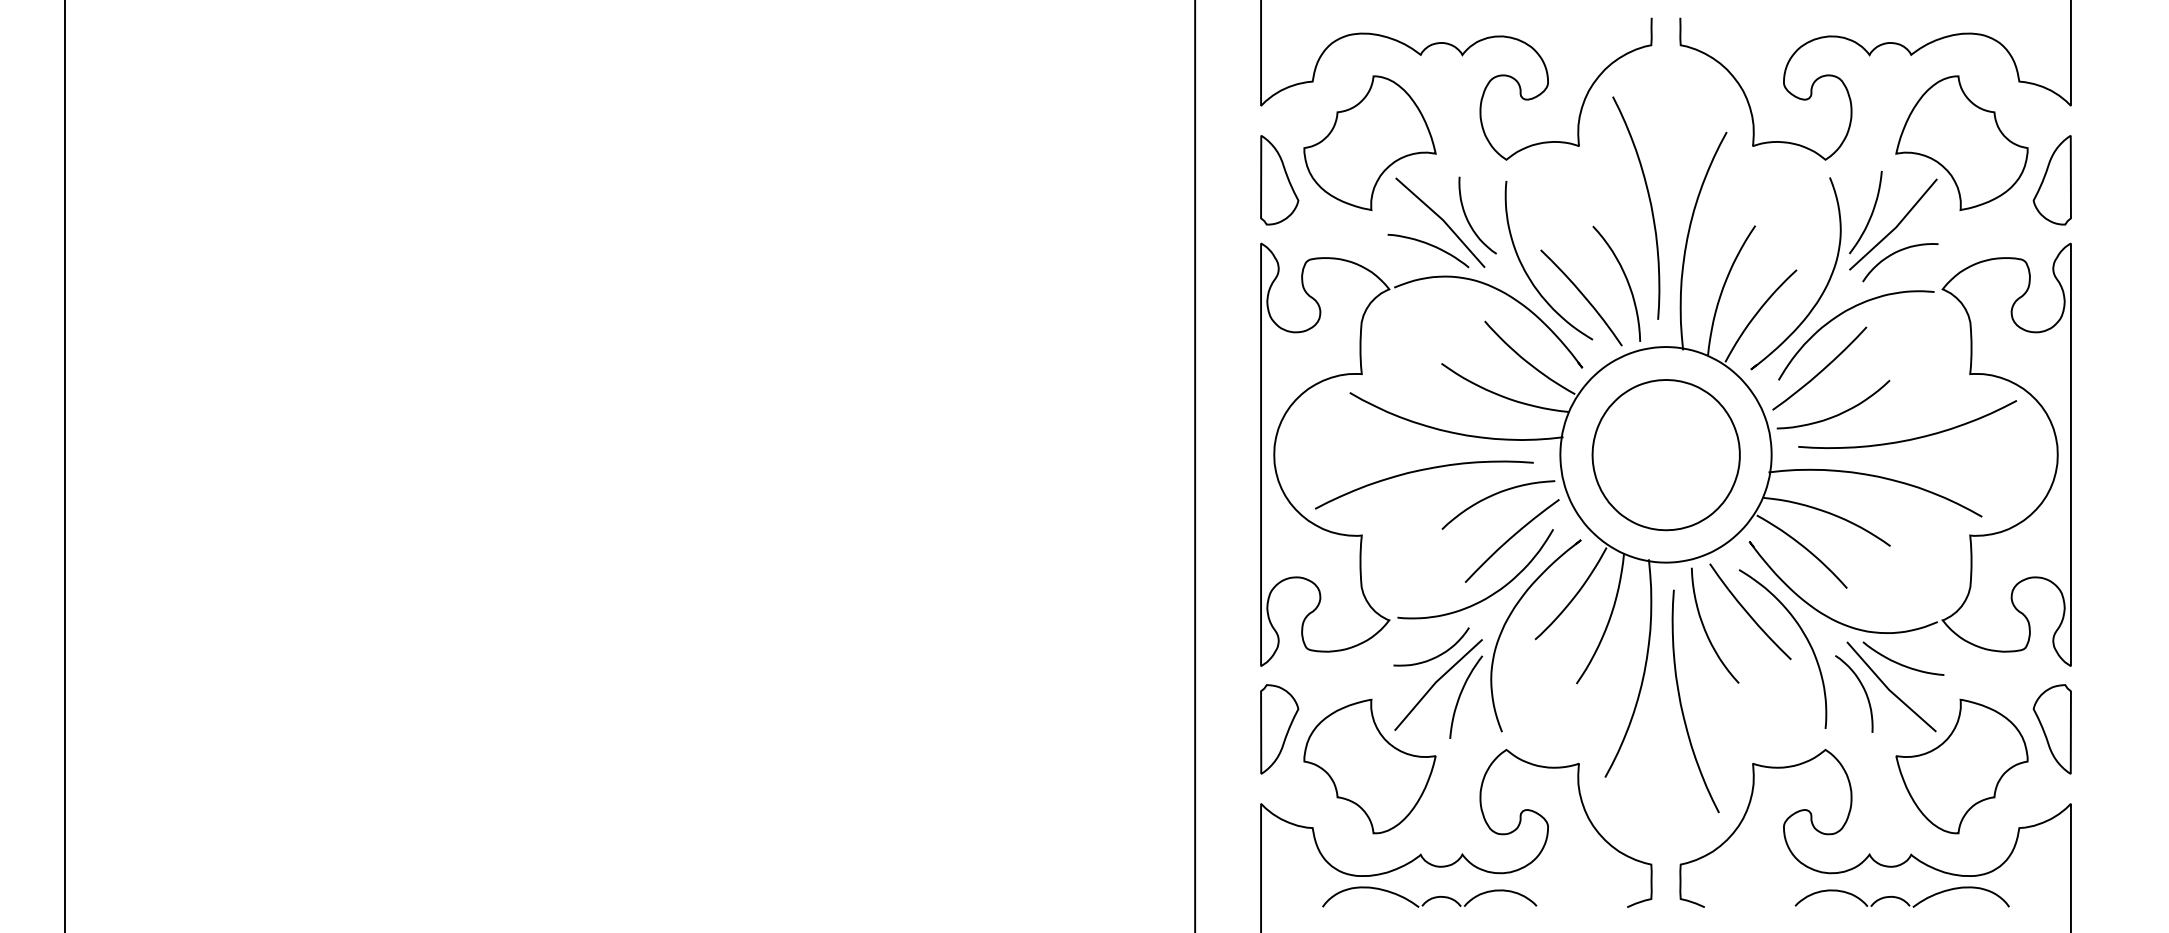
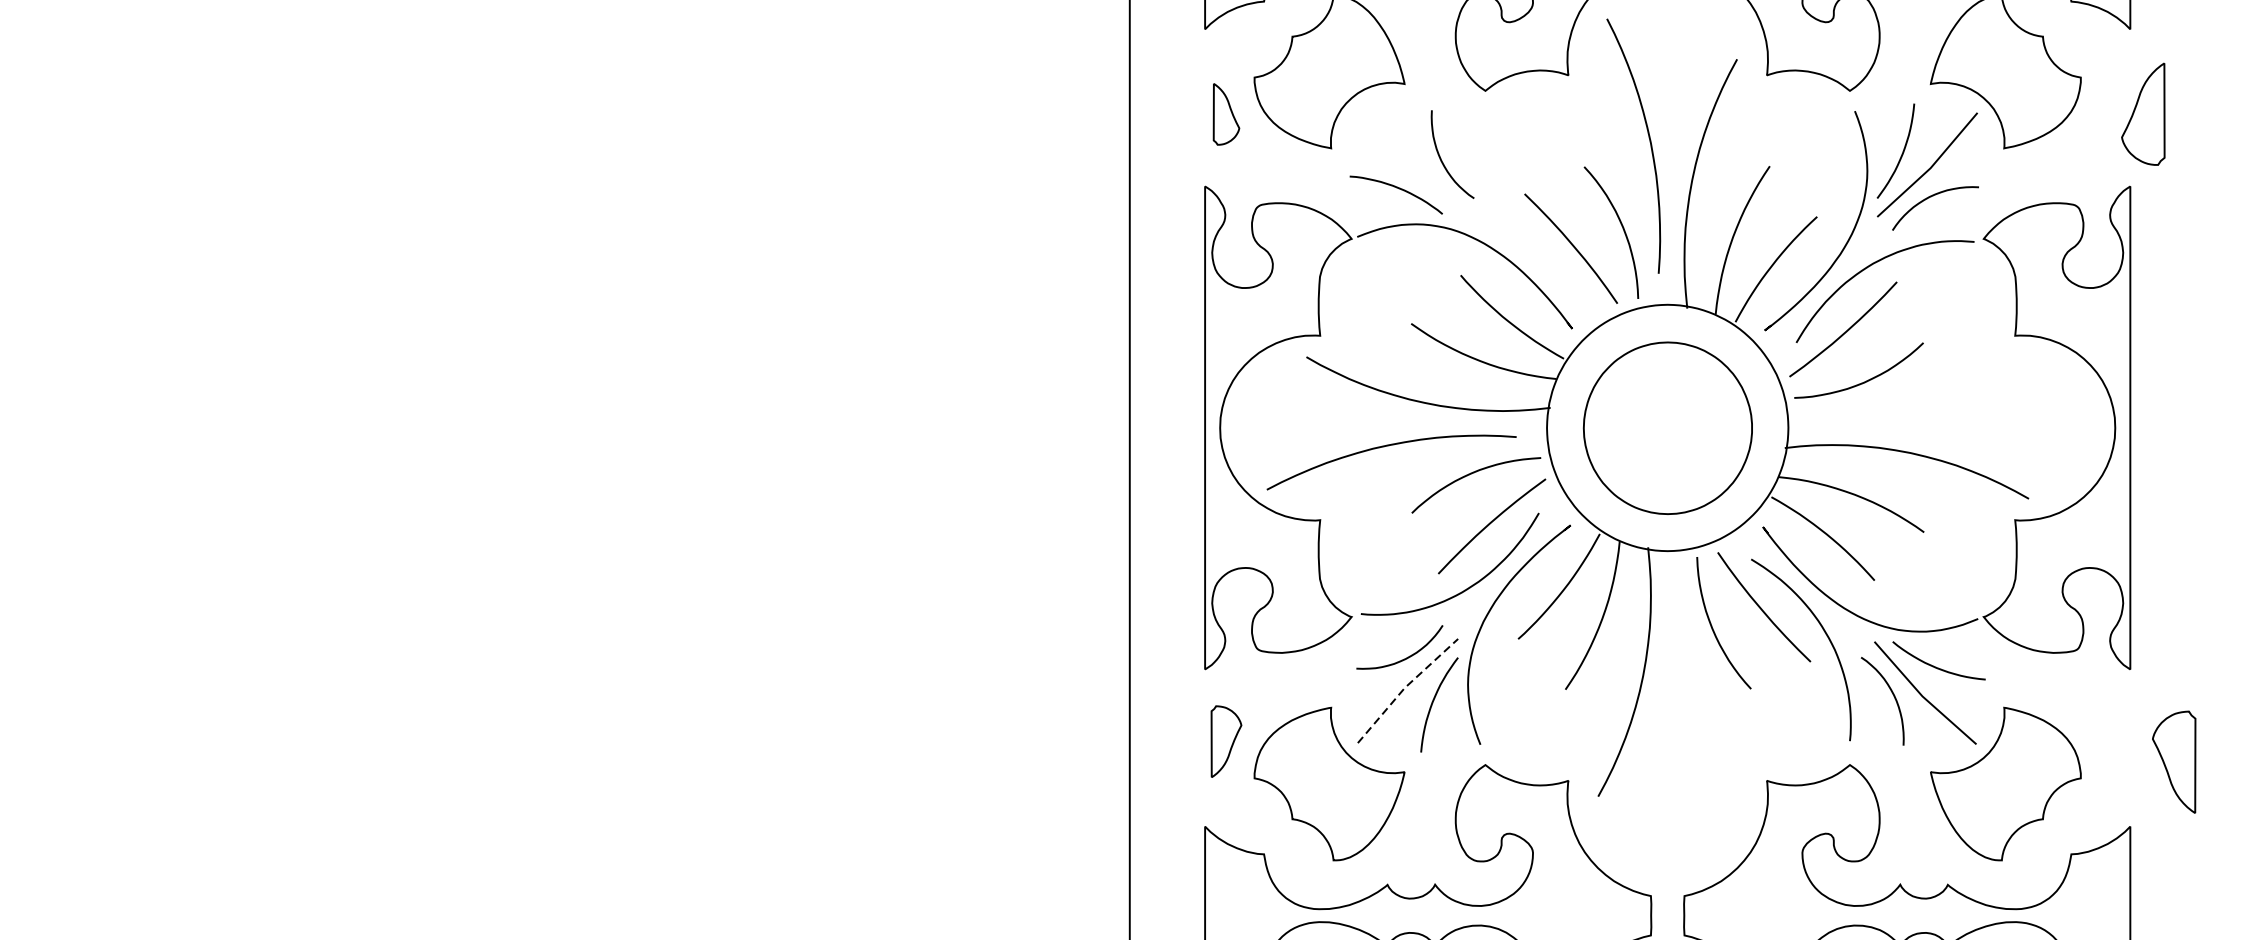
part: (1279, 180) -> (1226, 114), size x0.6
part: (2051, 180) -> (2142, 114), moved
line: (1442, 220) -> (1412, 160), removed
curve: (1528, 274) -> (1510, 221), removed
curve: (1910, 438) -> (1947, 409), removed
line: (1435, 682) -> (1404, 688), solid -> dashed
curve: (1682, 706) -> (1686, 715), removed
part: (1279, 729) -> (1226, 741), size x0.7
part: (2051, 729) -> (2173, 762), moved

